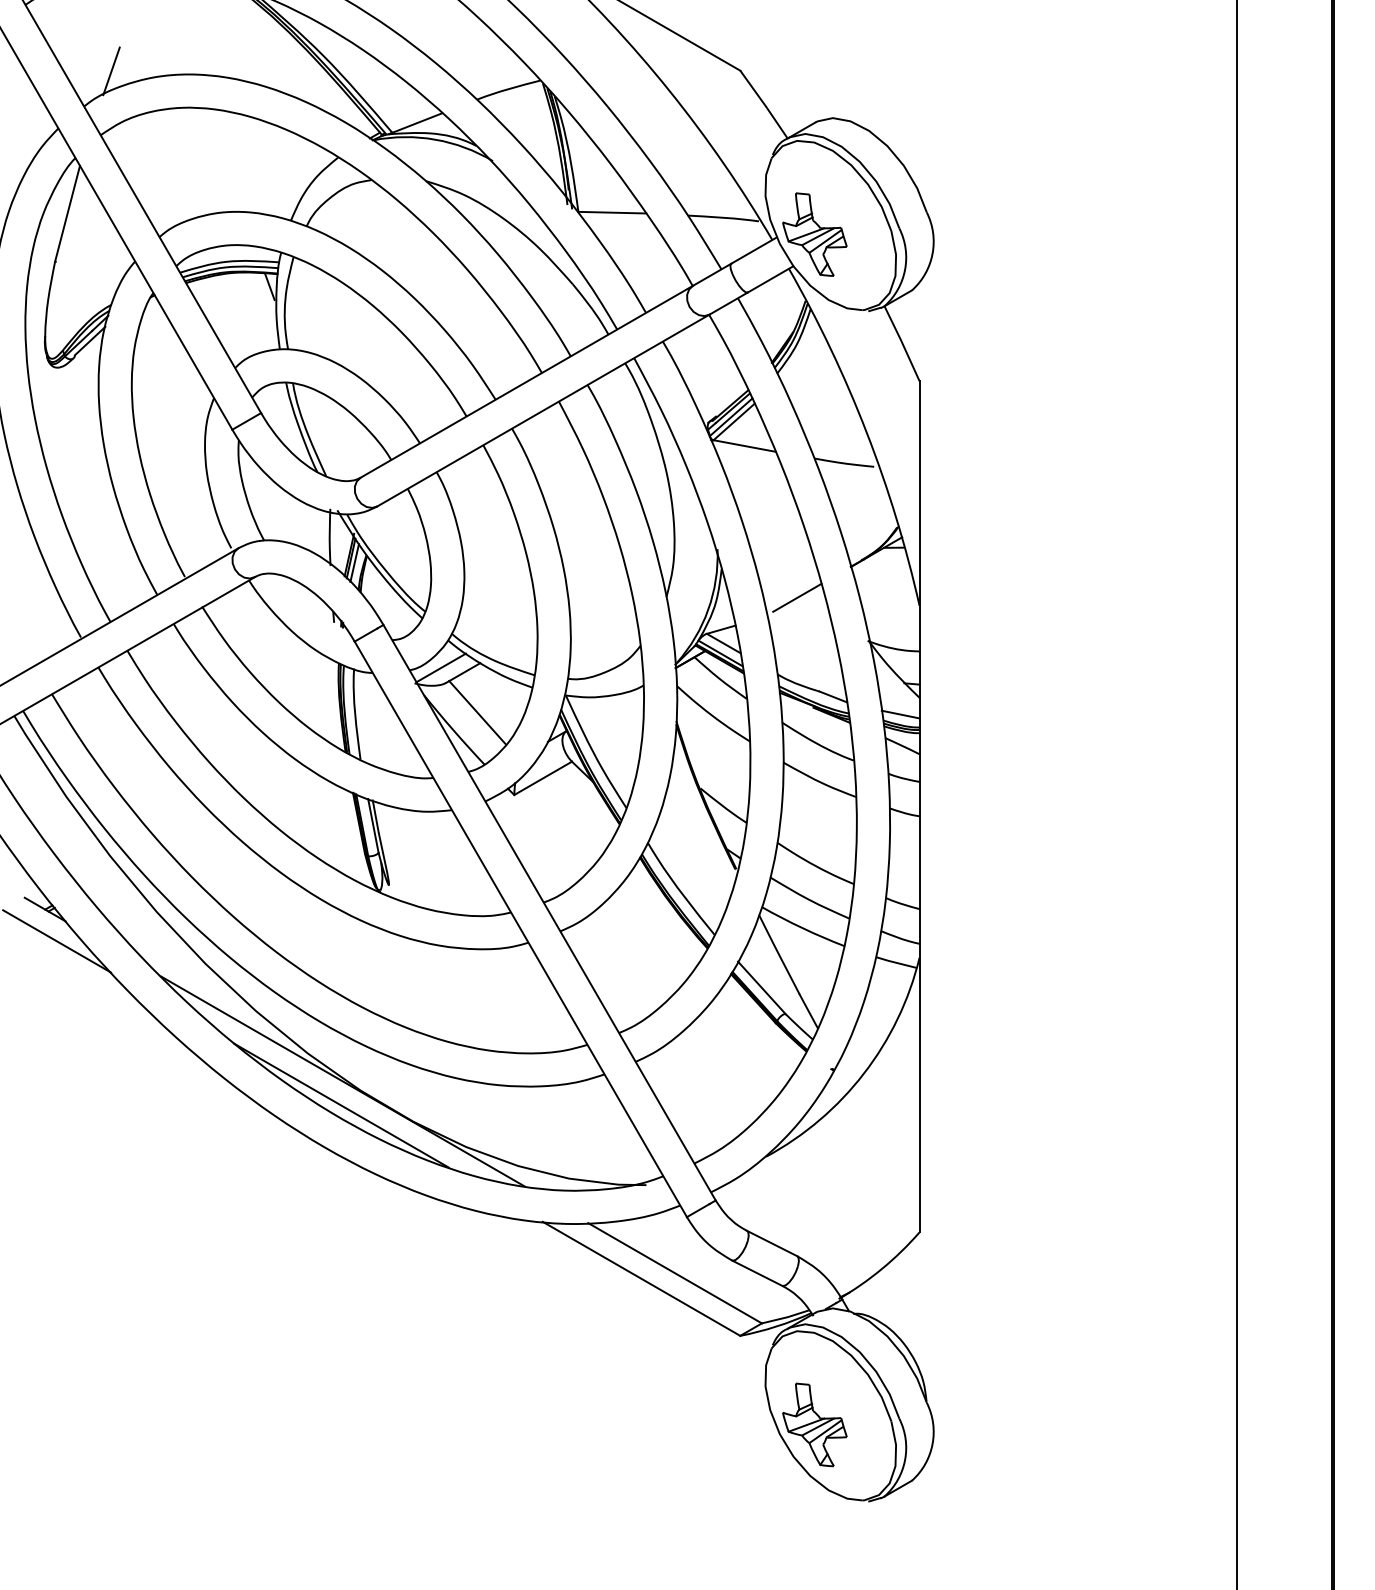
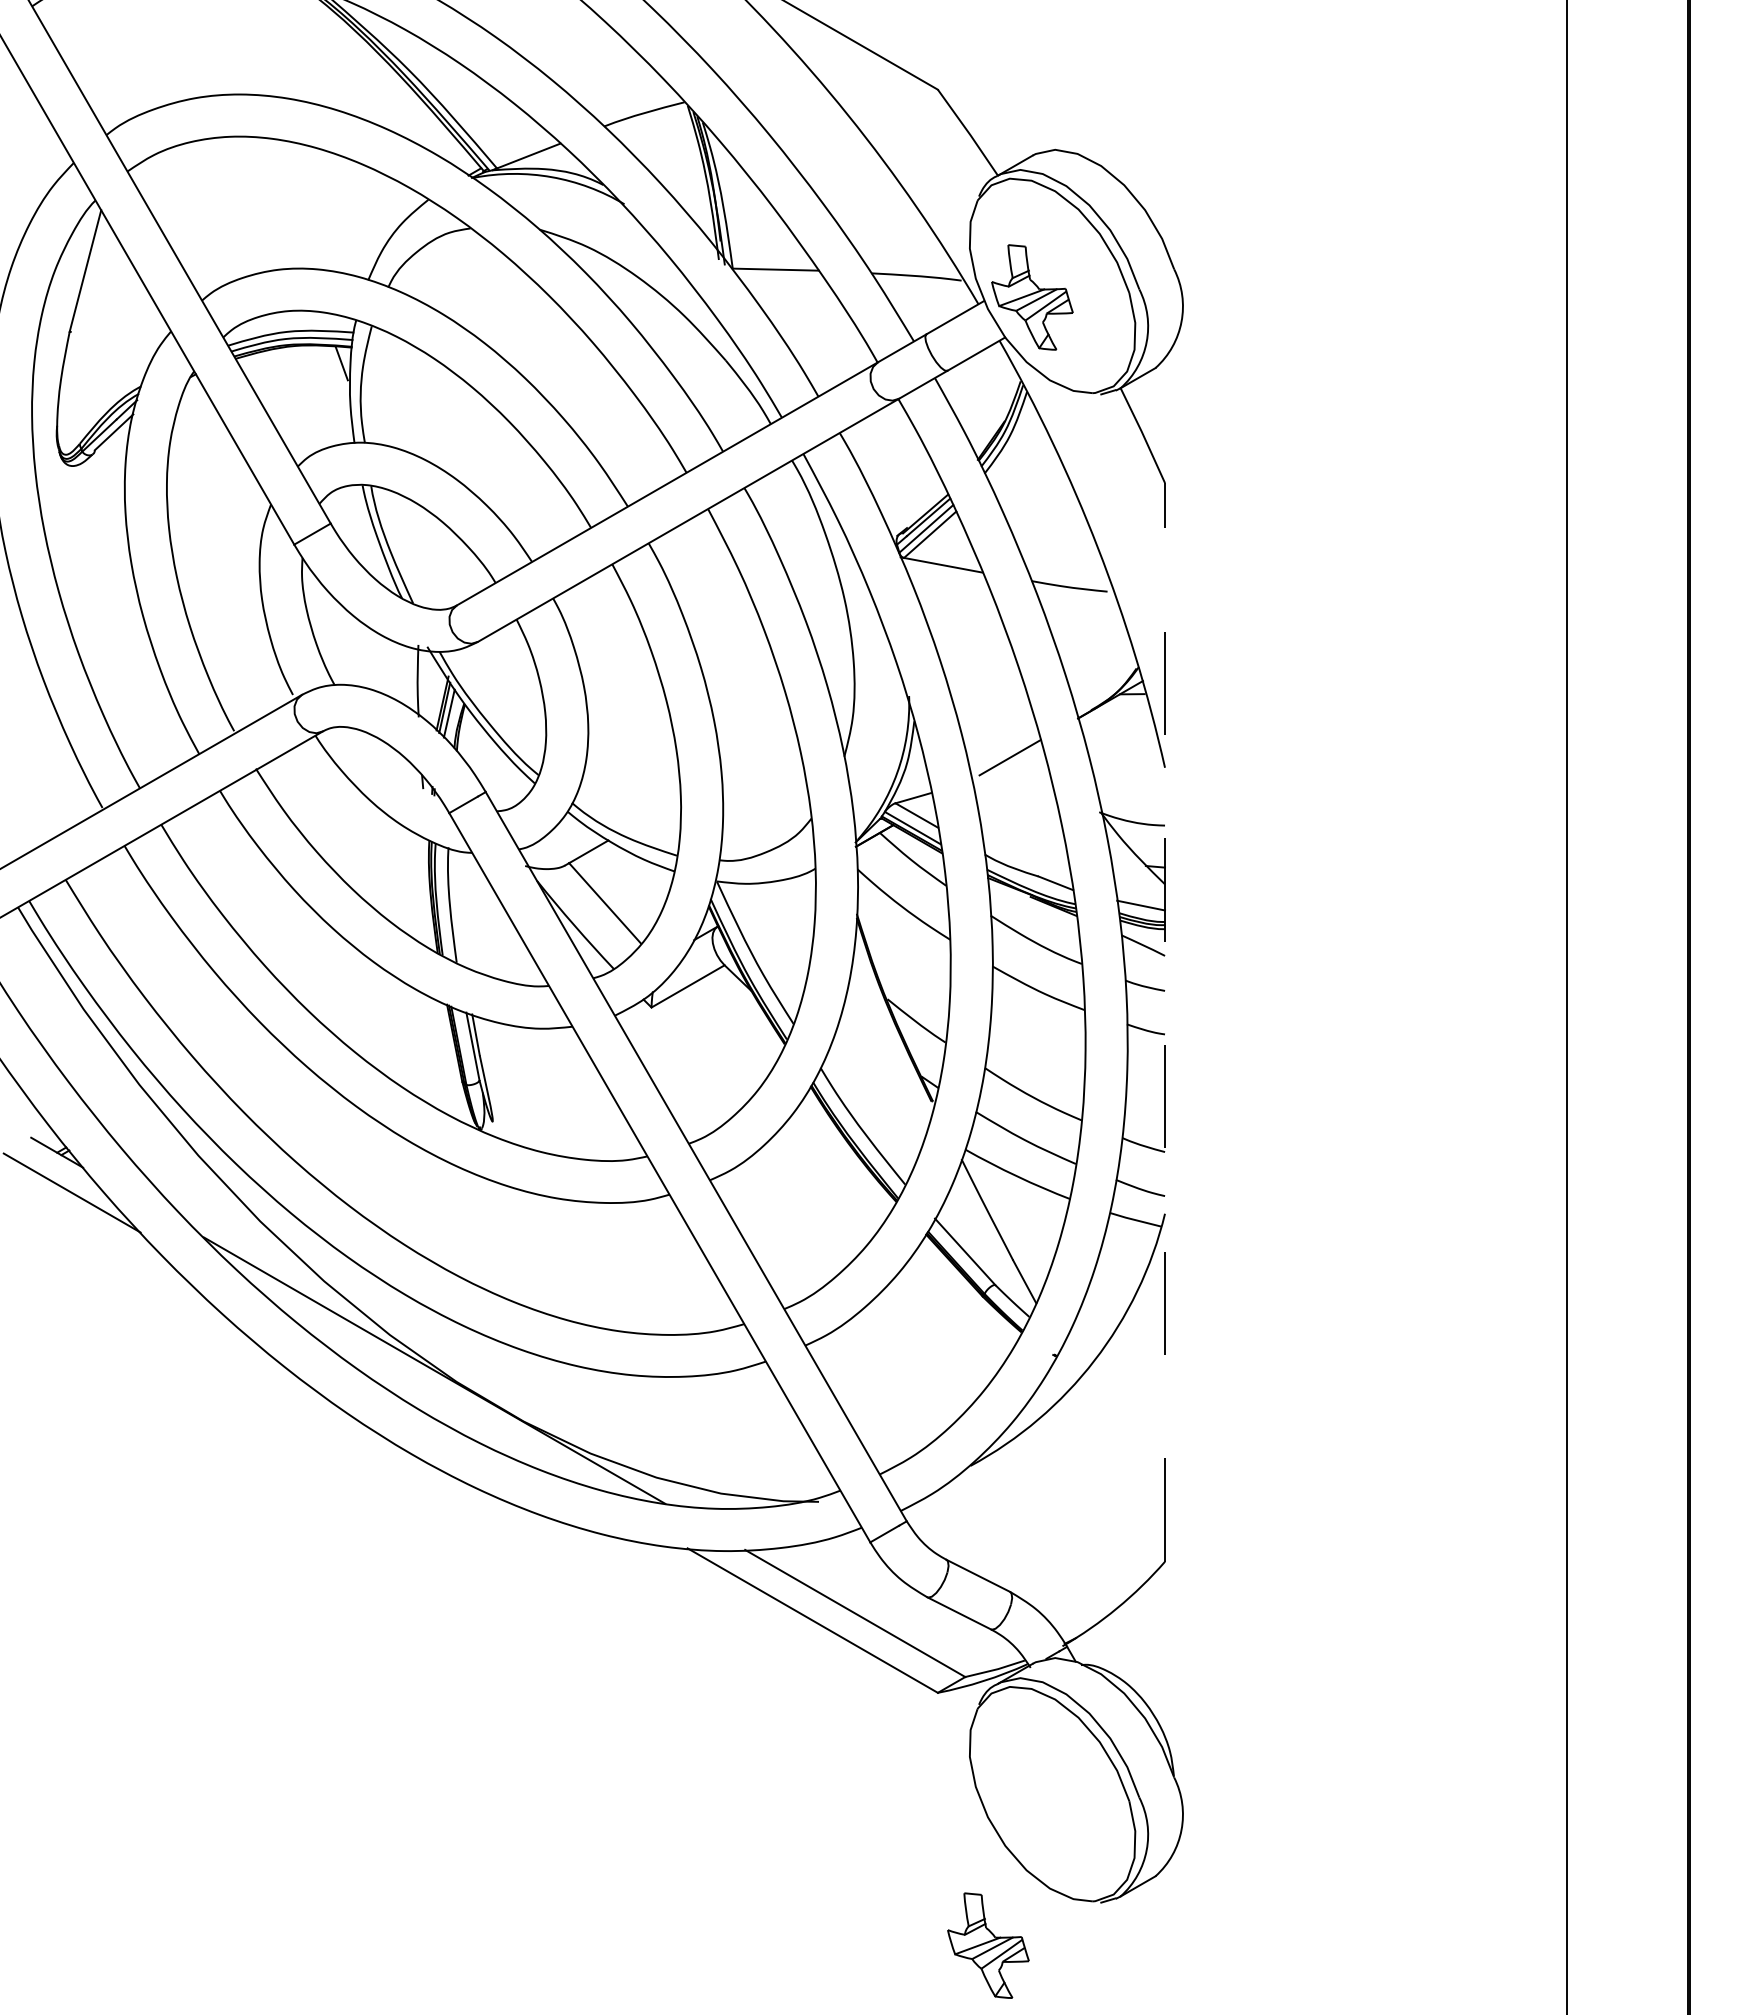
line: (110, 71) -> (140, 90), removed
line: (440, 667) -> (558, 846), removed
line: (919, 806) -> (1165, 1021), solid -> dashed
line: (341, 1105) -> (432, 1400), removed
part: (814, 1424) -> (988, 1945), moved

